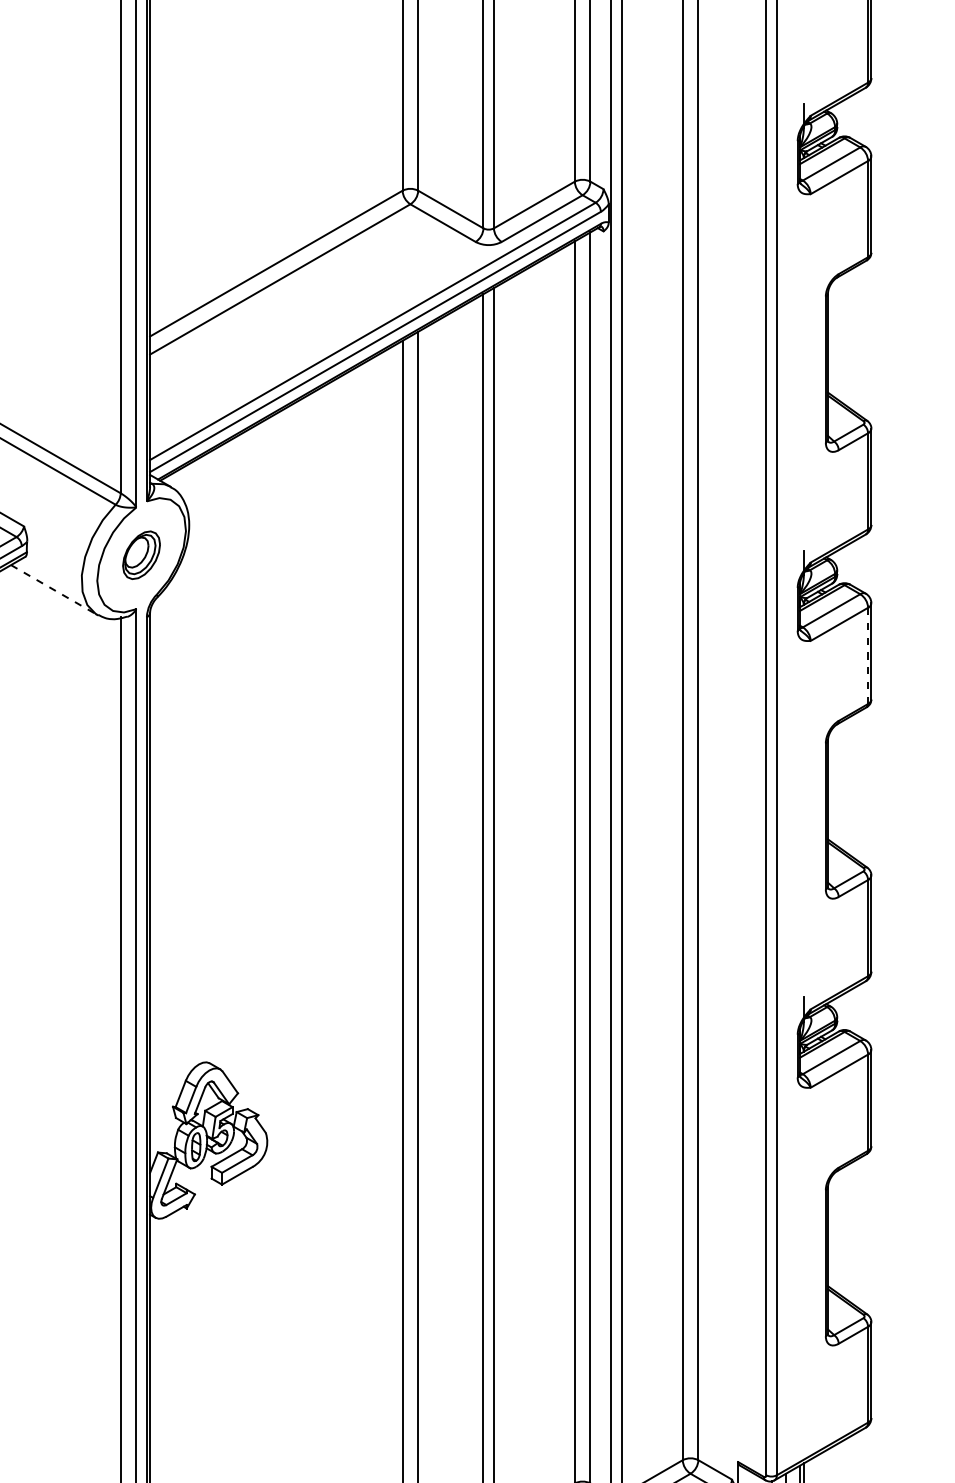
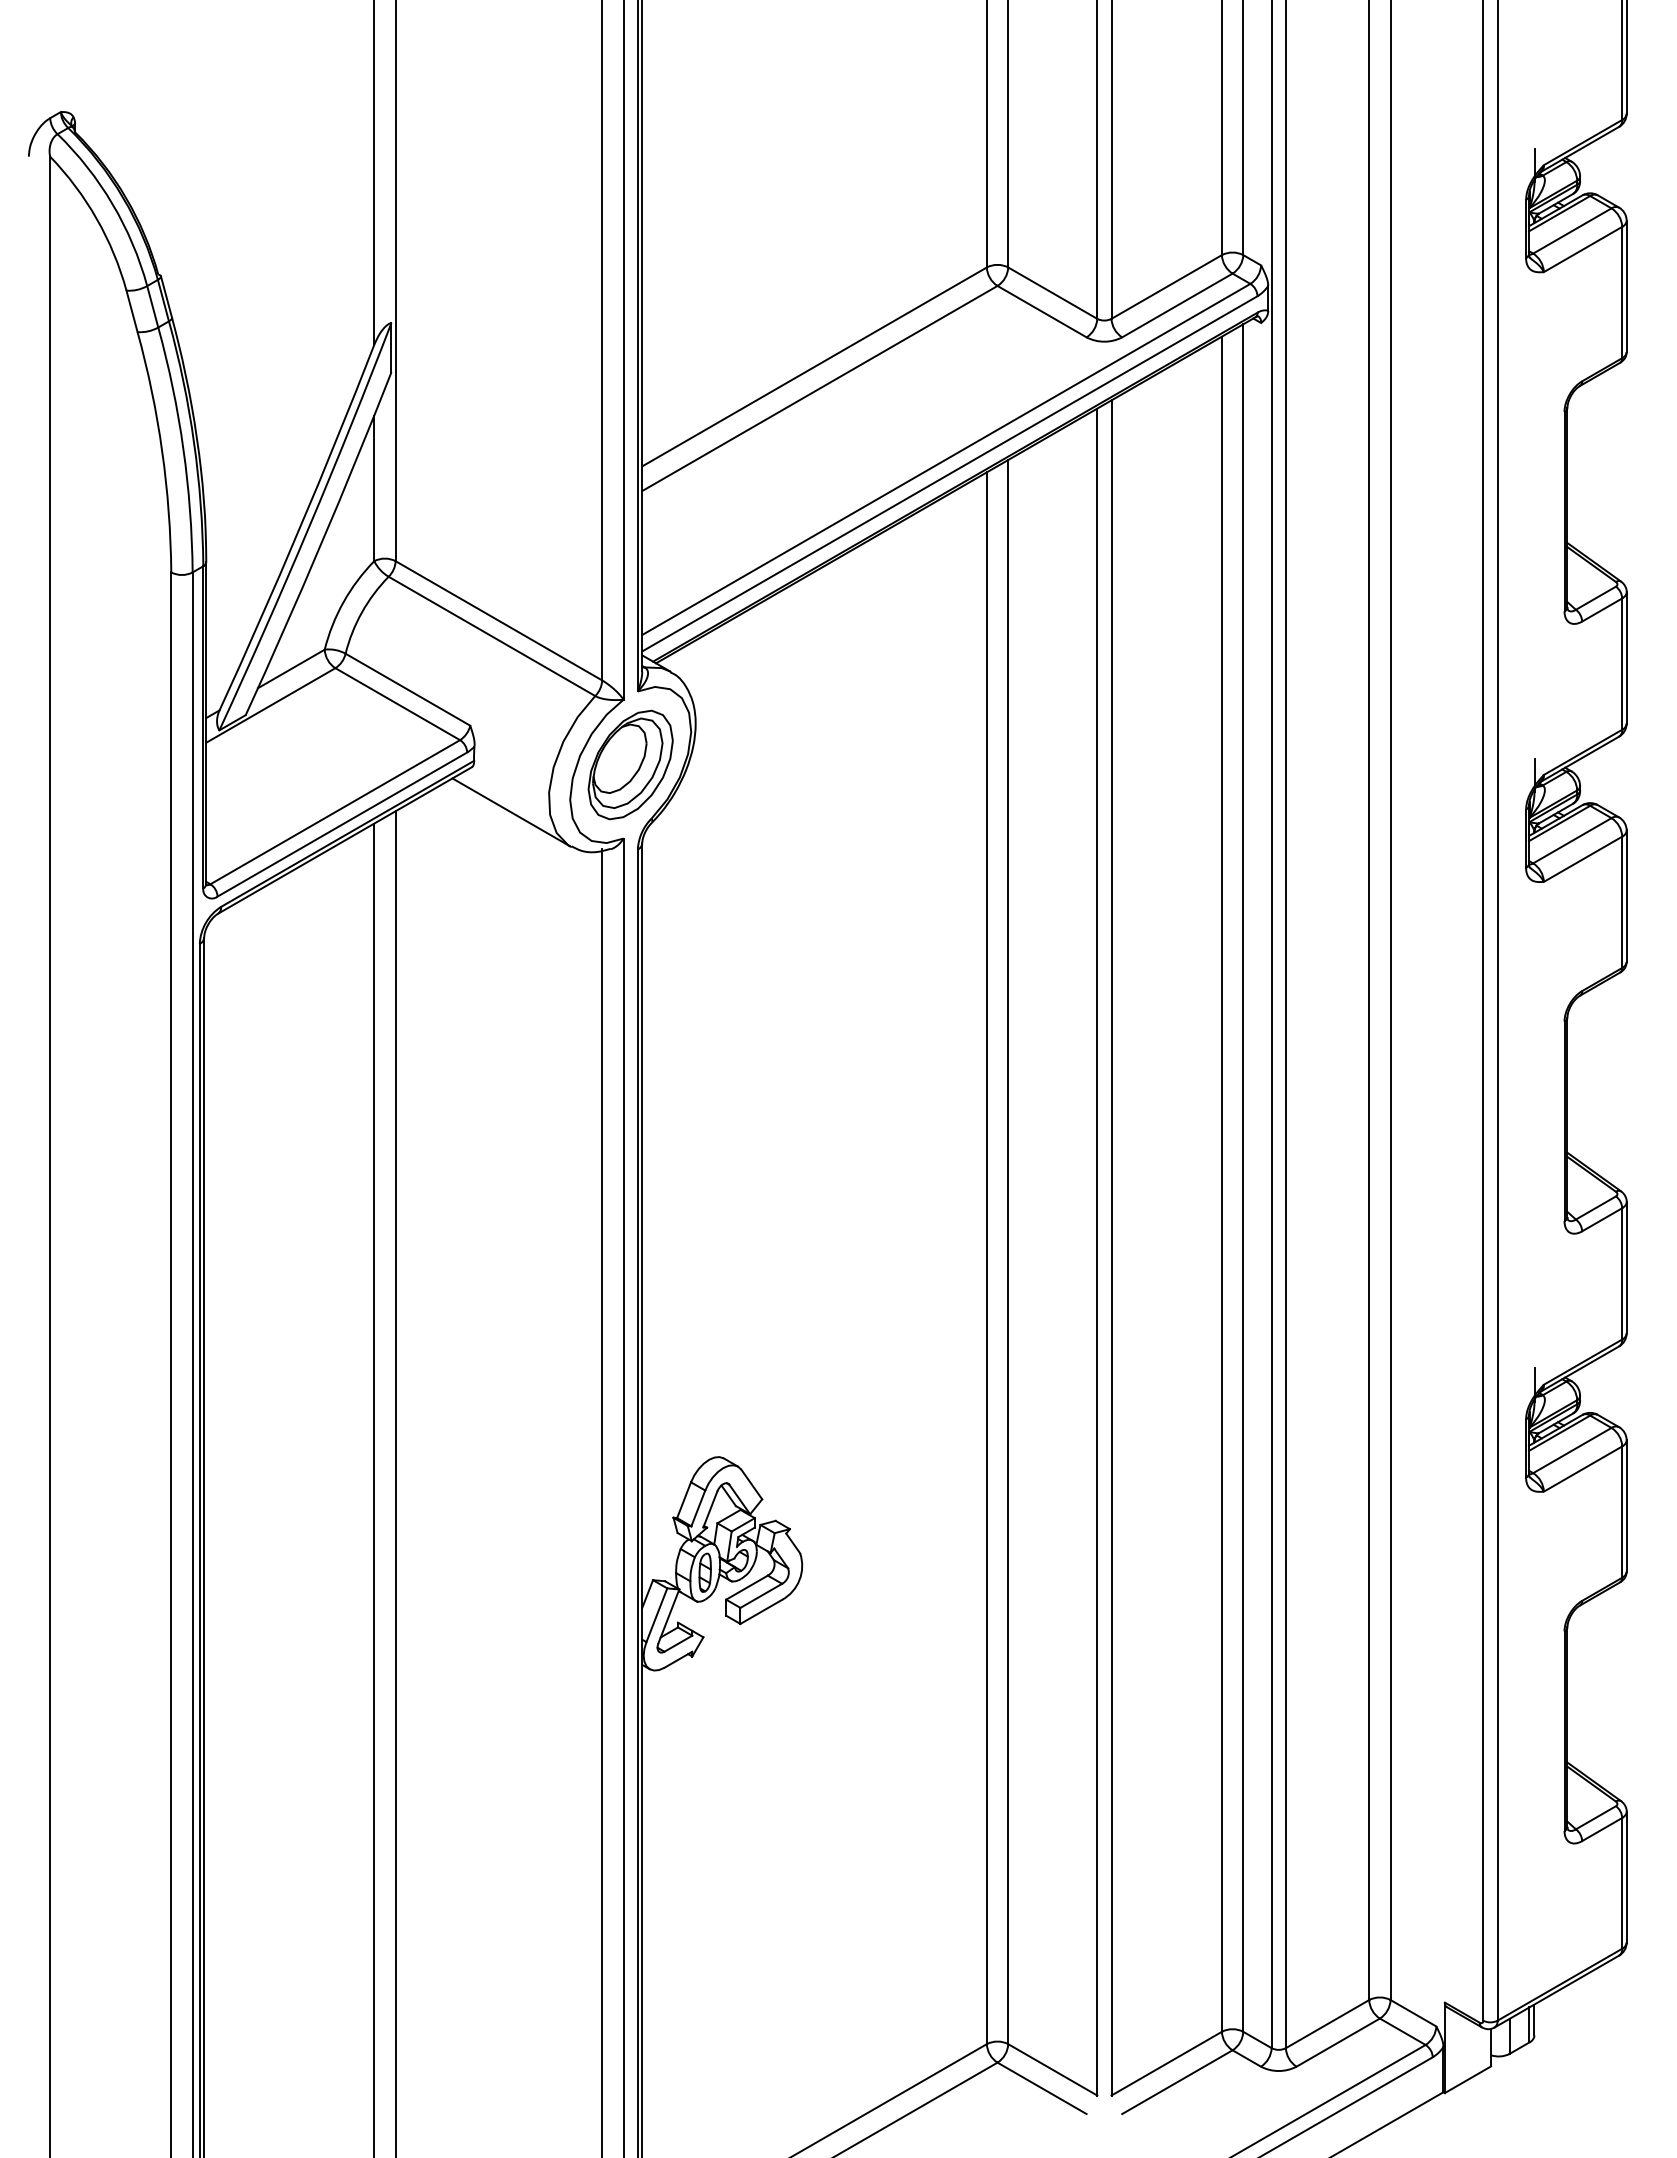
part: (141, 554) -> (630, 764), size x1.67
line: (54, 590) -> (511, 812), dashed -> solid
line: (868, 656) -> (1622, 902), dashed -> solid

